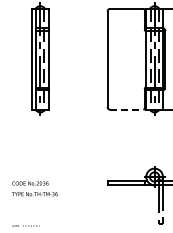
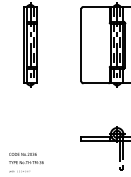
line: (126, 109) -> (95, 83), dashed -> solid
text: (34, 188) -> (26, 158), moved

